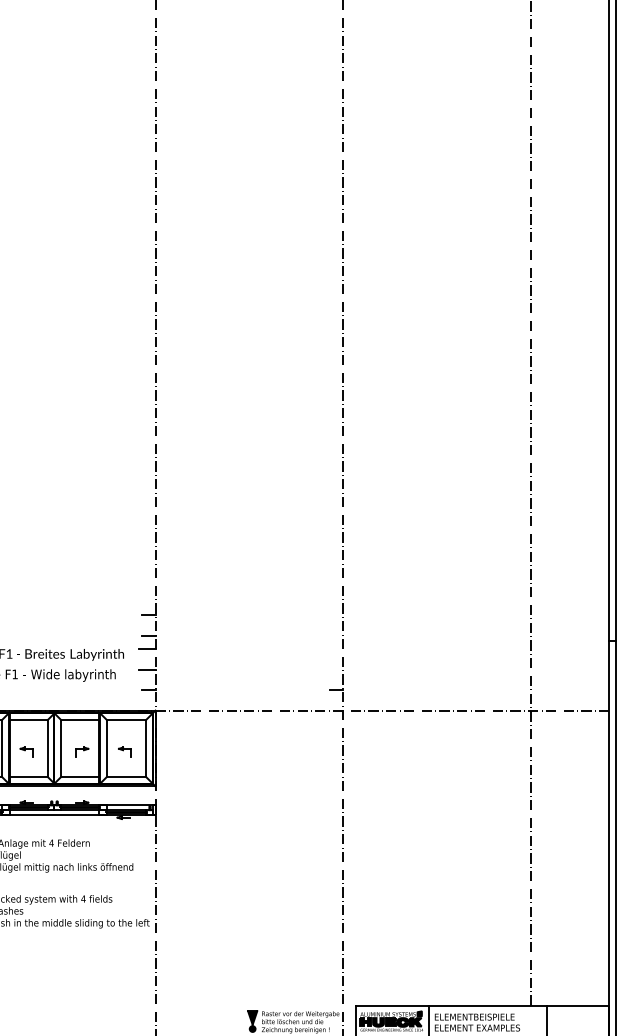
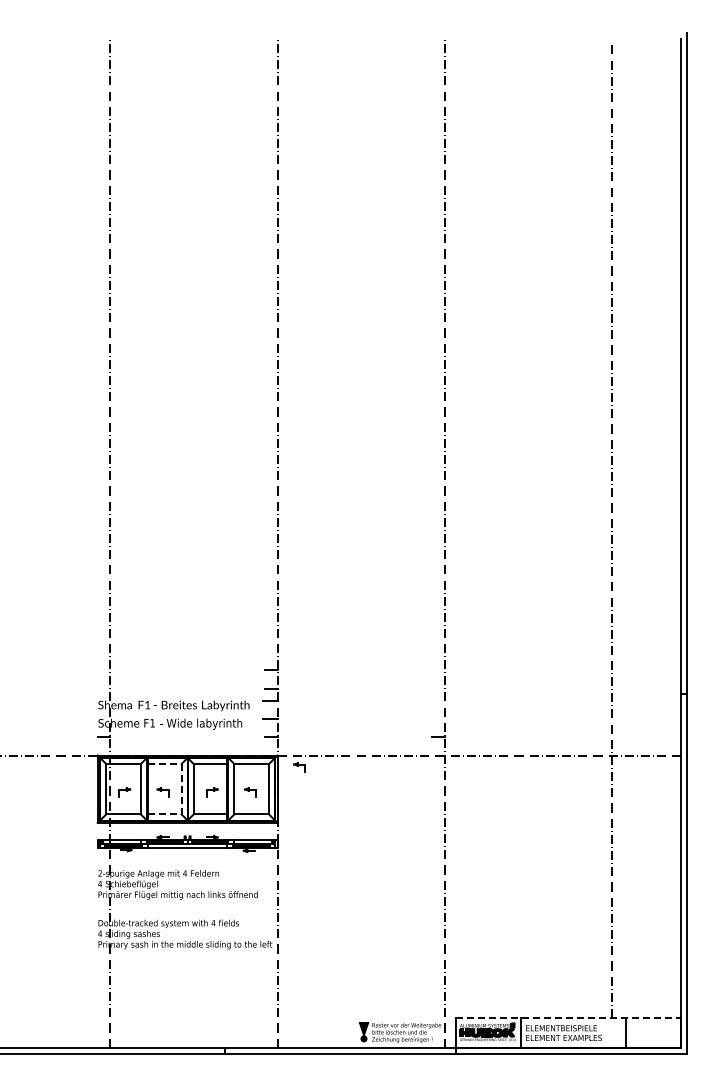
part: (180, 724) -> (299, 767), added
line: (47, 747) -> (181, 788), solid -> dashed
line: (483, 1005) -> (569, 1017), solid -> dashed

